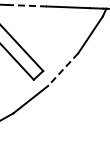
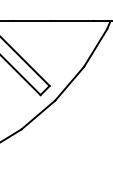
line: (27, 5) -> (31, 21), dashed -> solid
line: (63, 70) -> (69, 84), dashed -> solid

